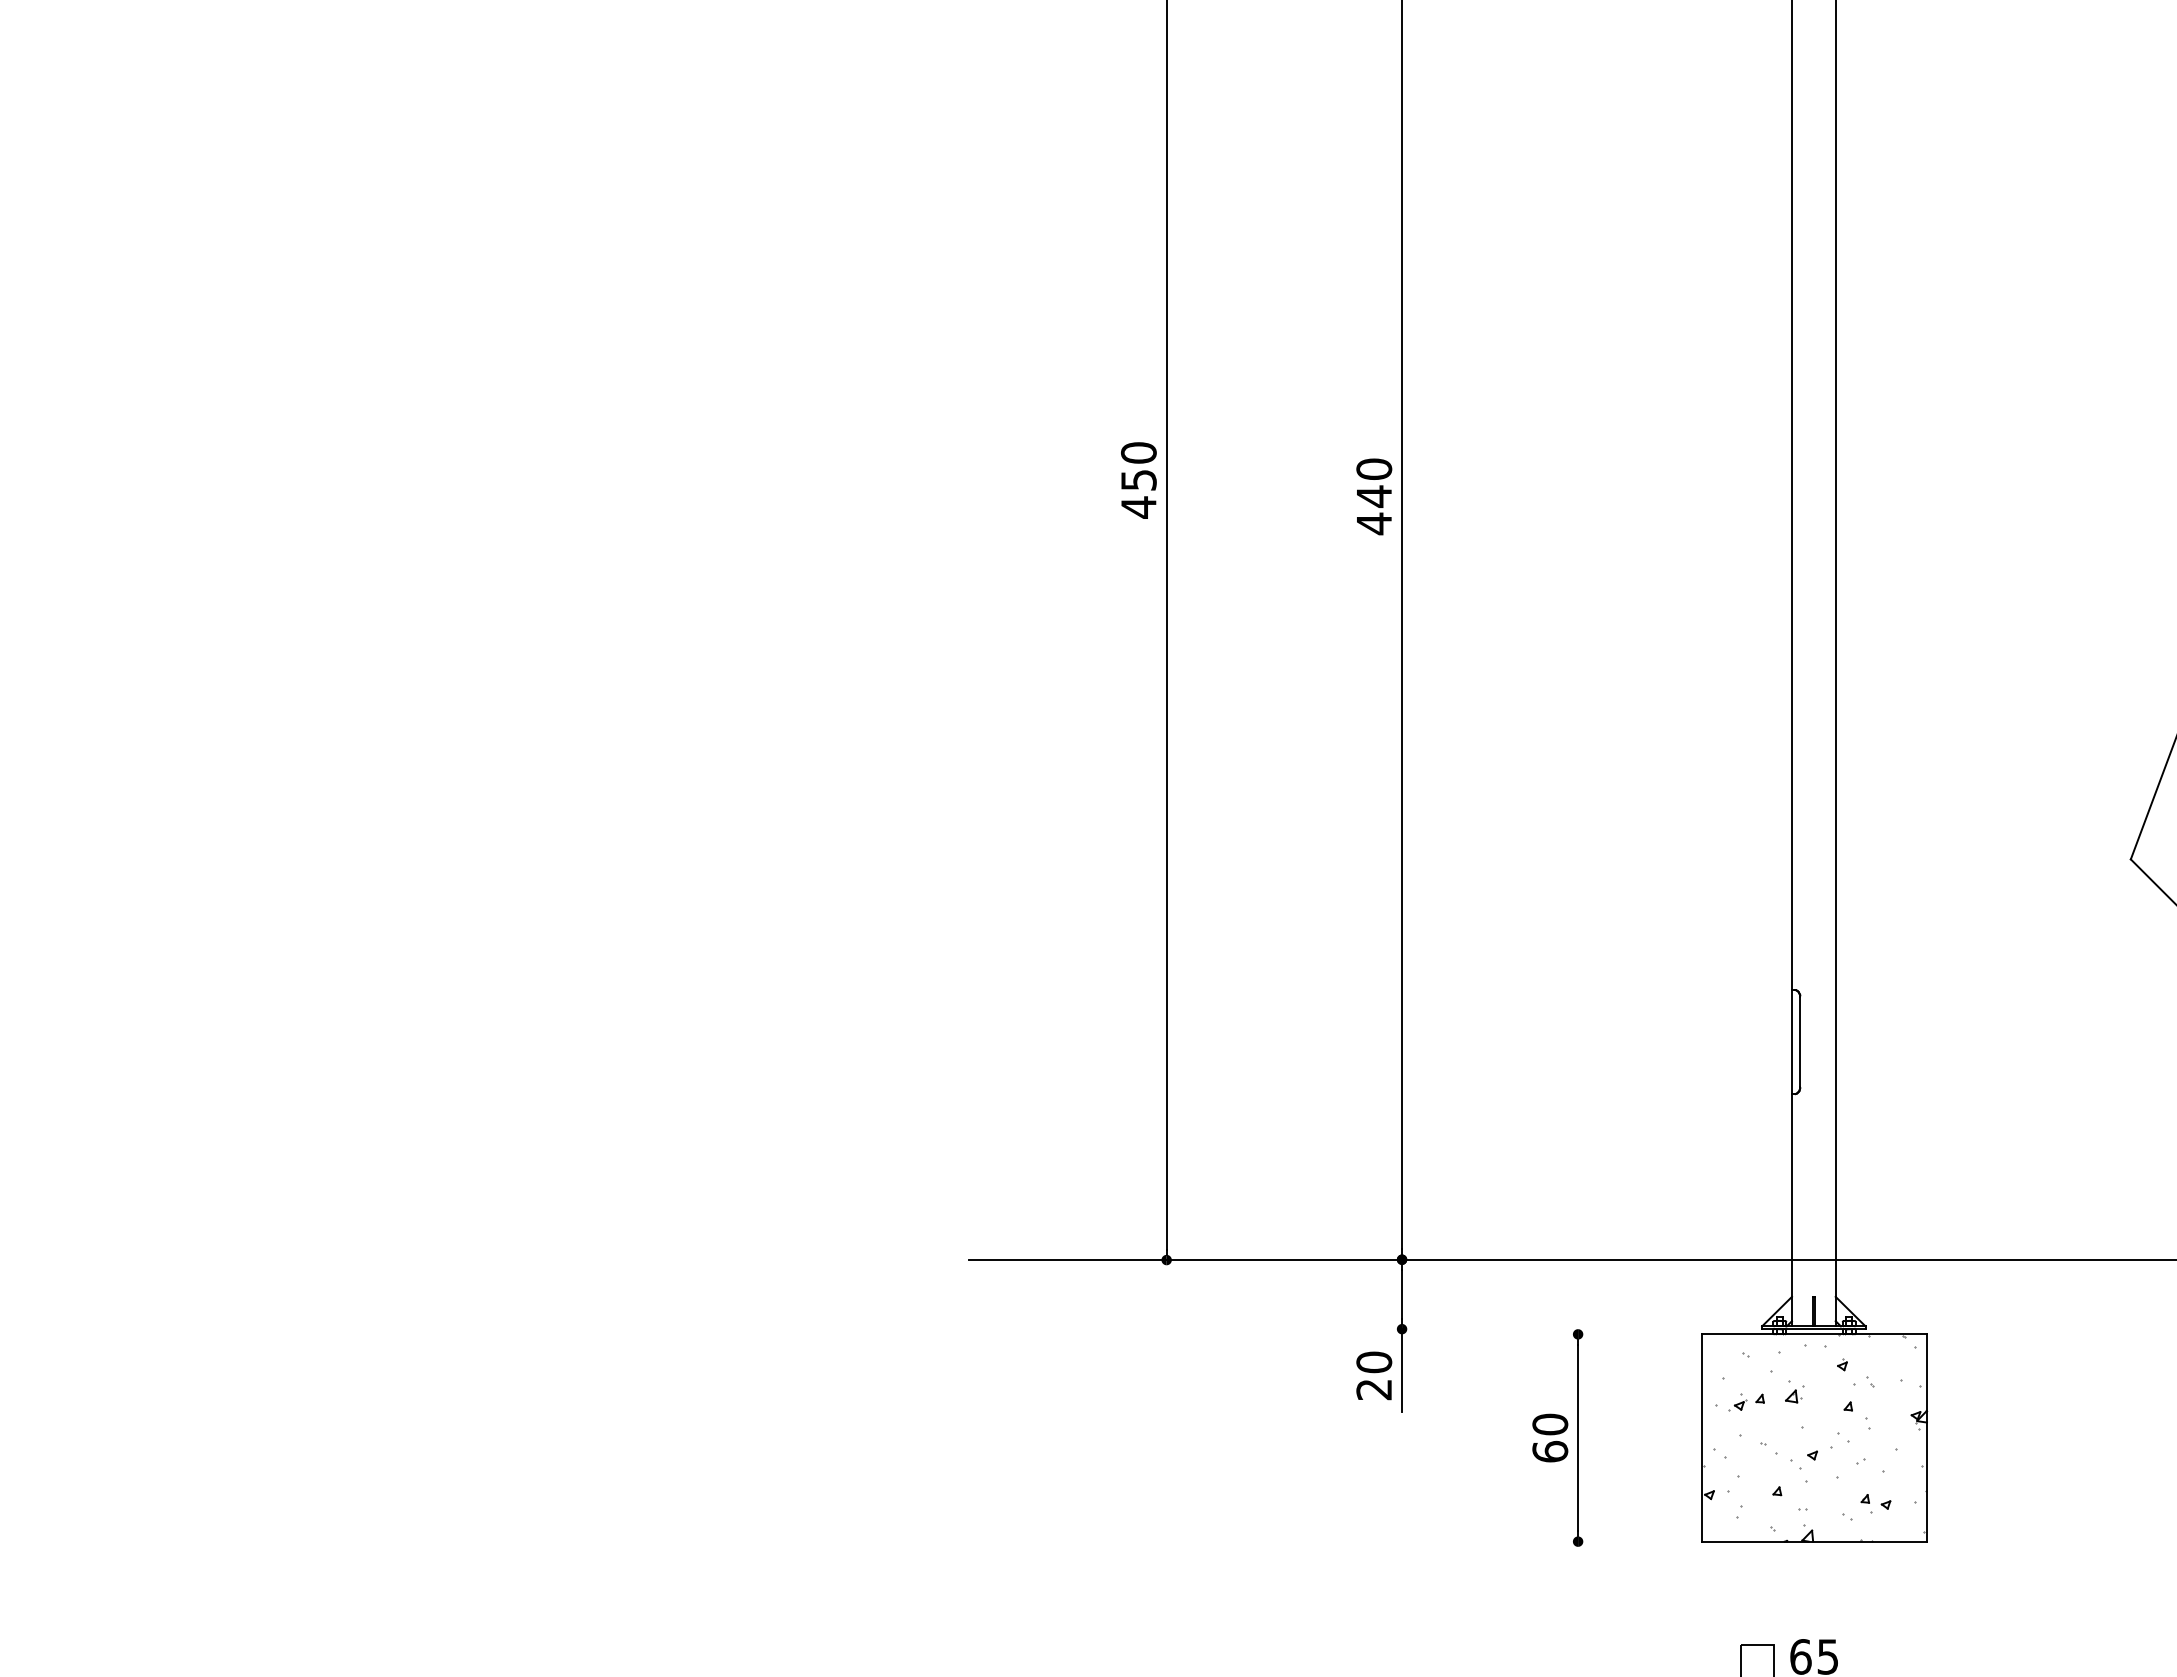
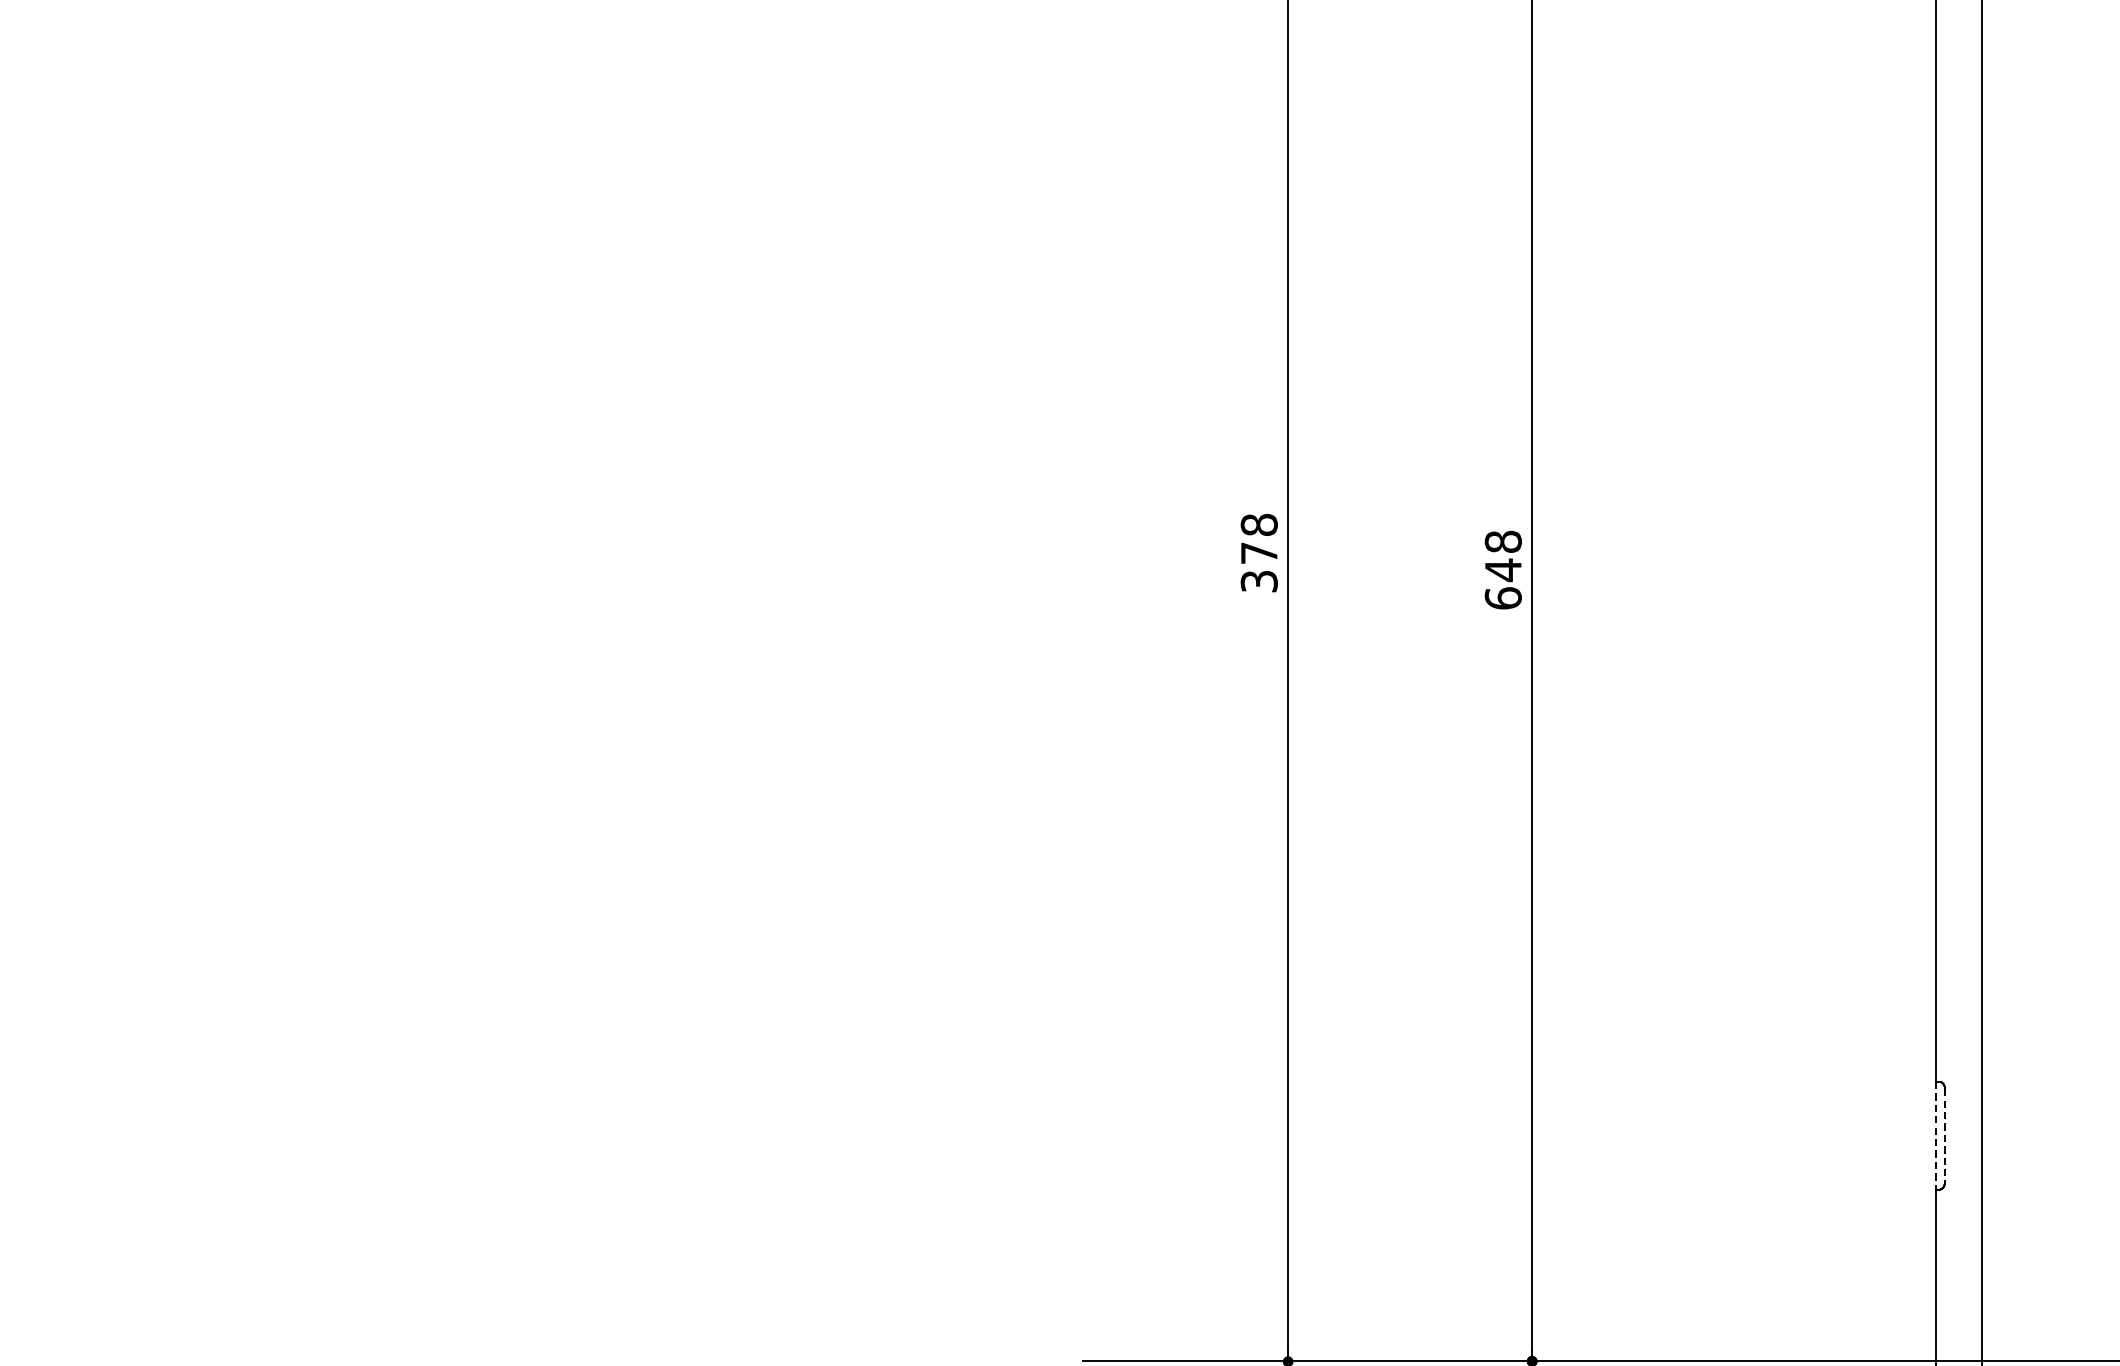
text: (1138, 480) -> (1258, 553), 450 -> 378
text: (1374, 496) -> (1503, 570), 440 -> 648
line: (1791, 1042) -> (1935, 1136), solid -> dashed
line: (1800, 1042) -> (1945, 1136), solid -> dashed

